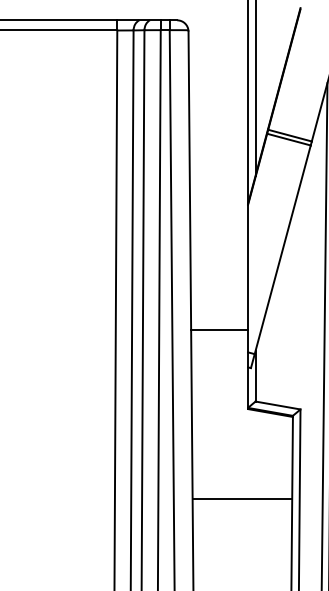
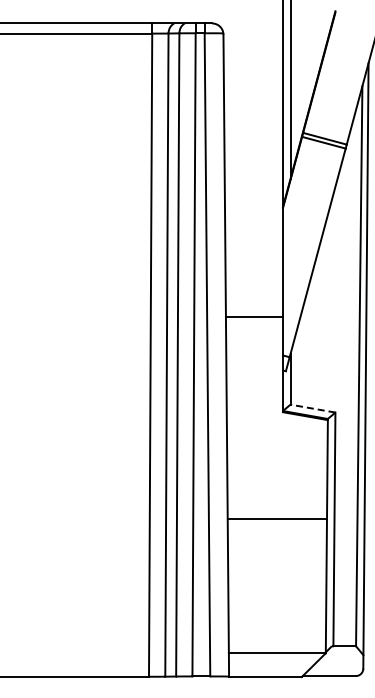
line: (219, 330) -> (254, 317), moved
line: (277, 405) -> (312, 408), solid -> dashed
line: (242, 499) -> (277, 519), moved

